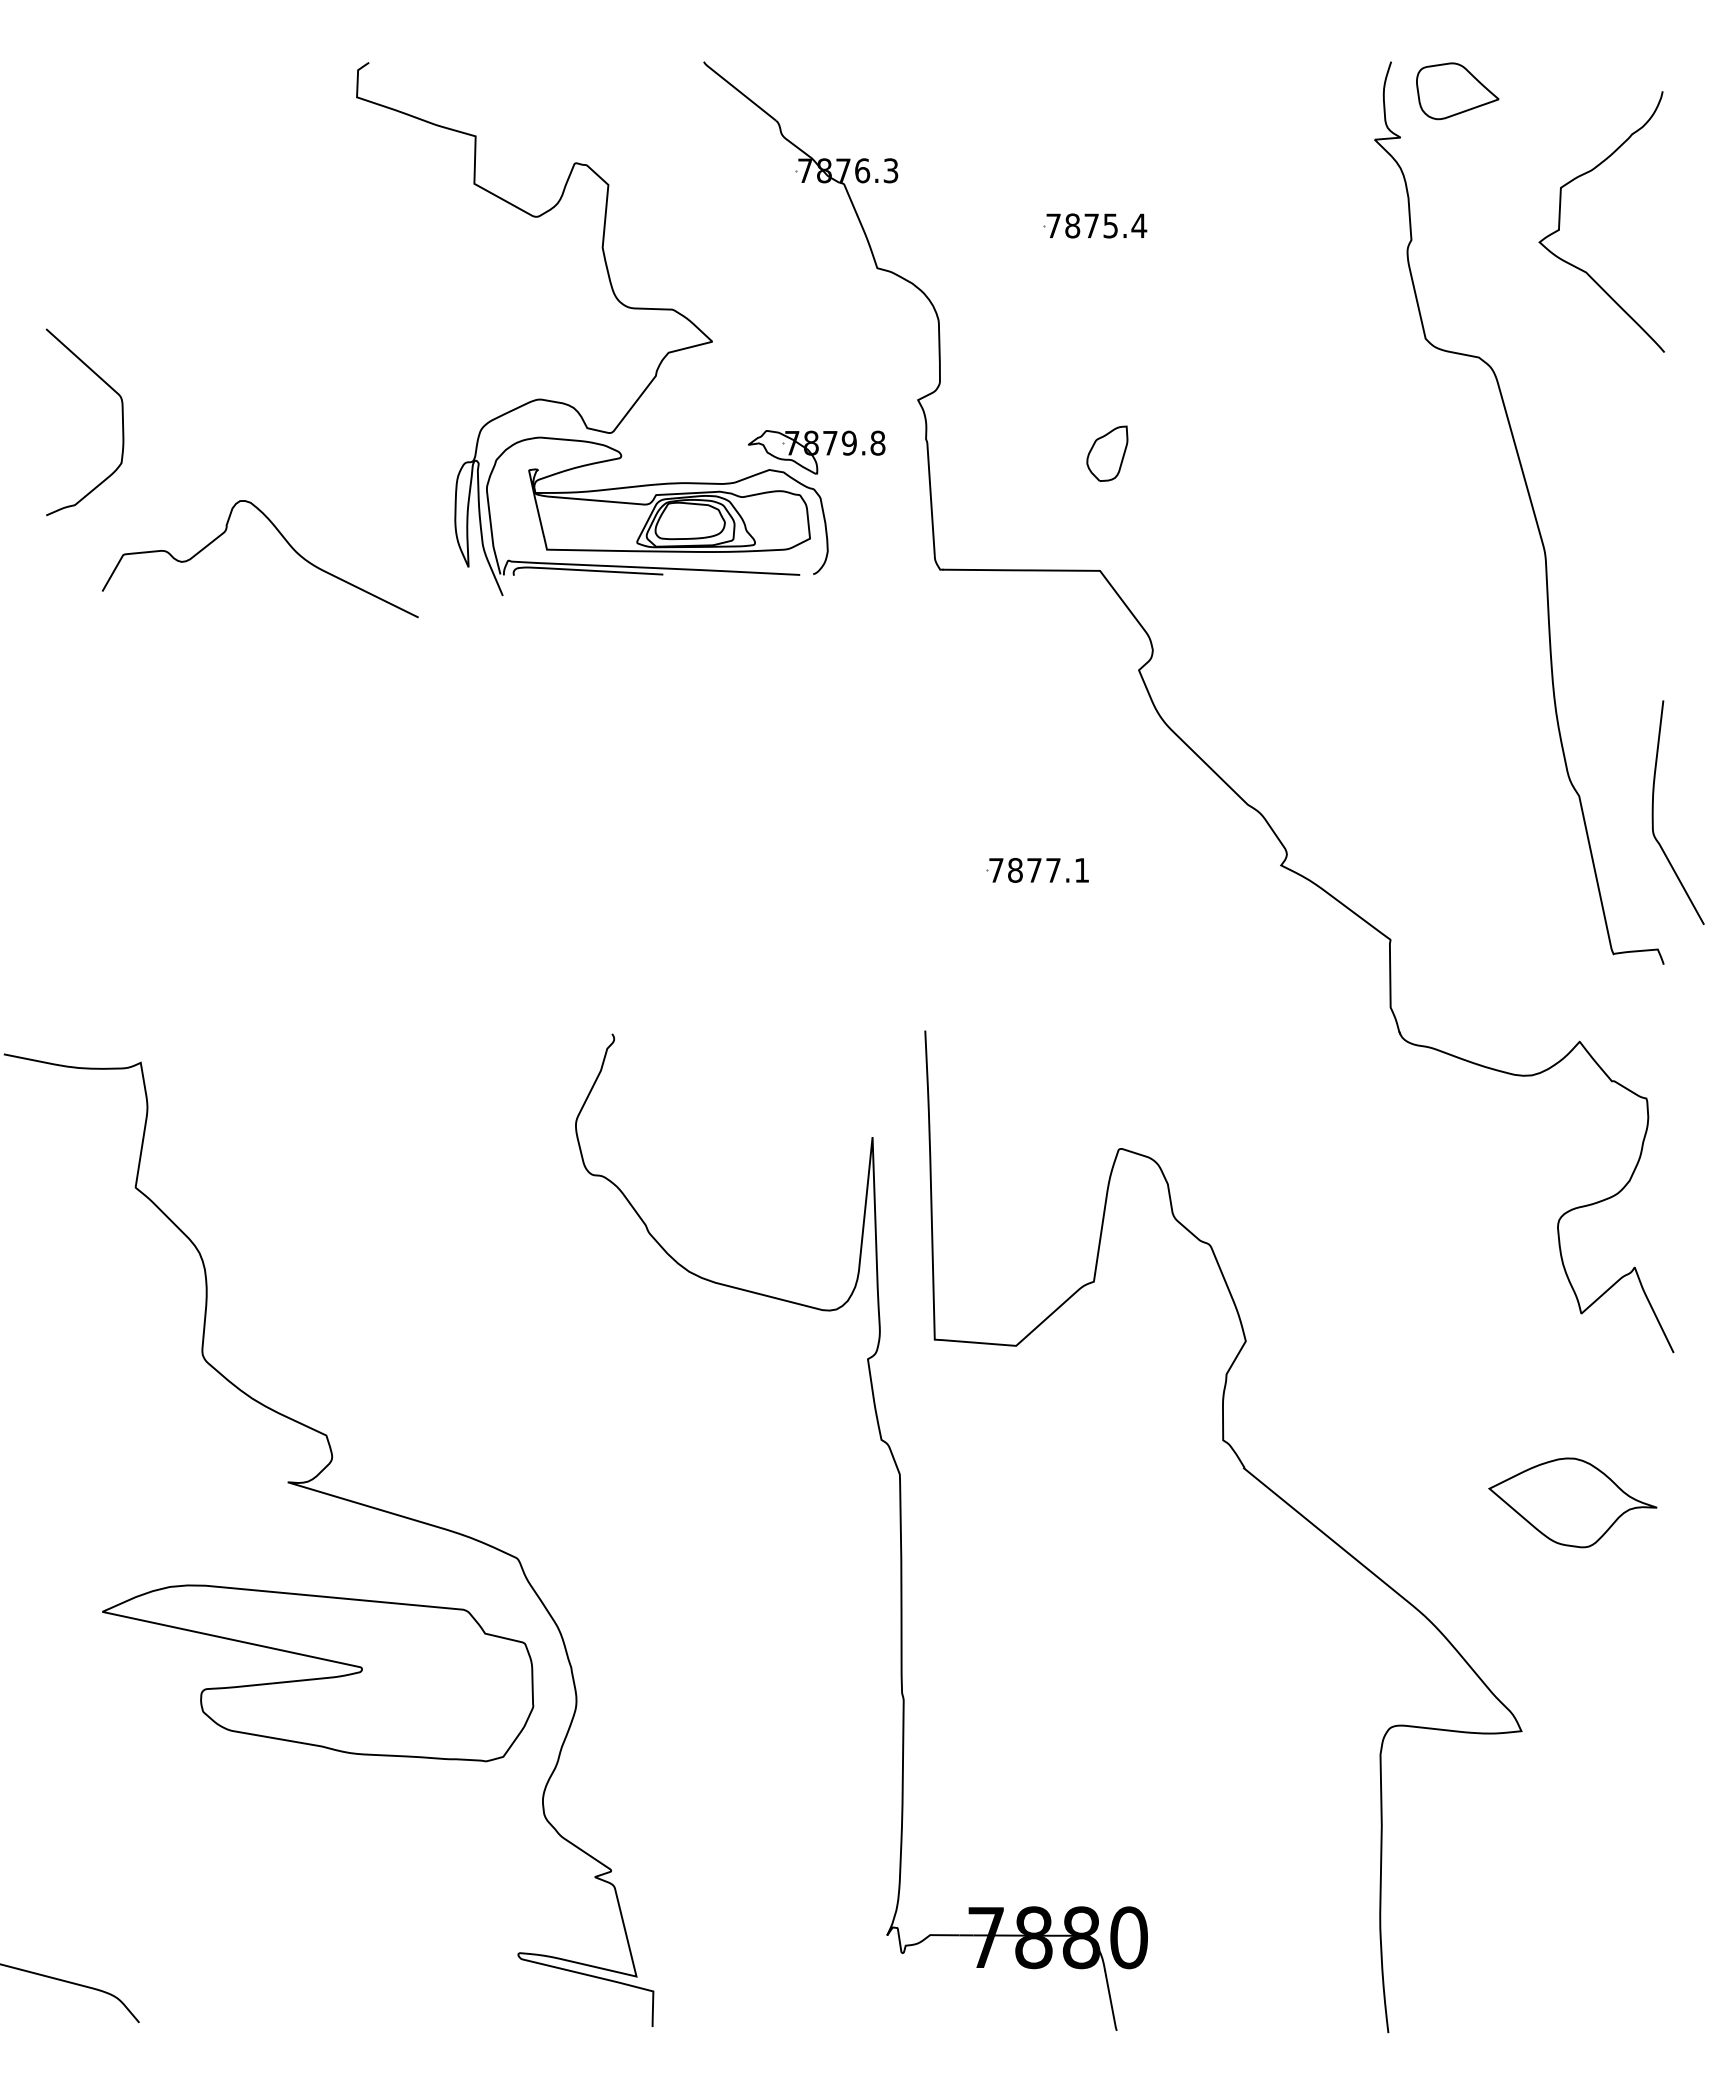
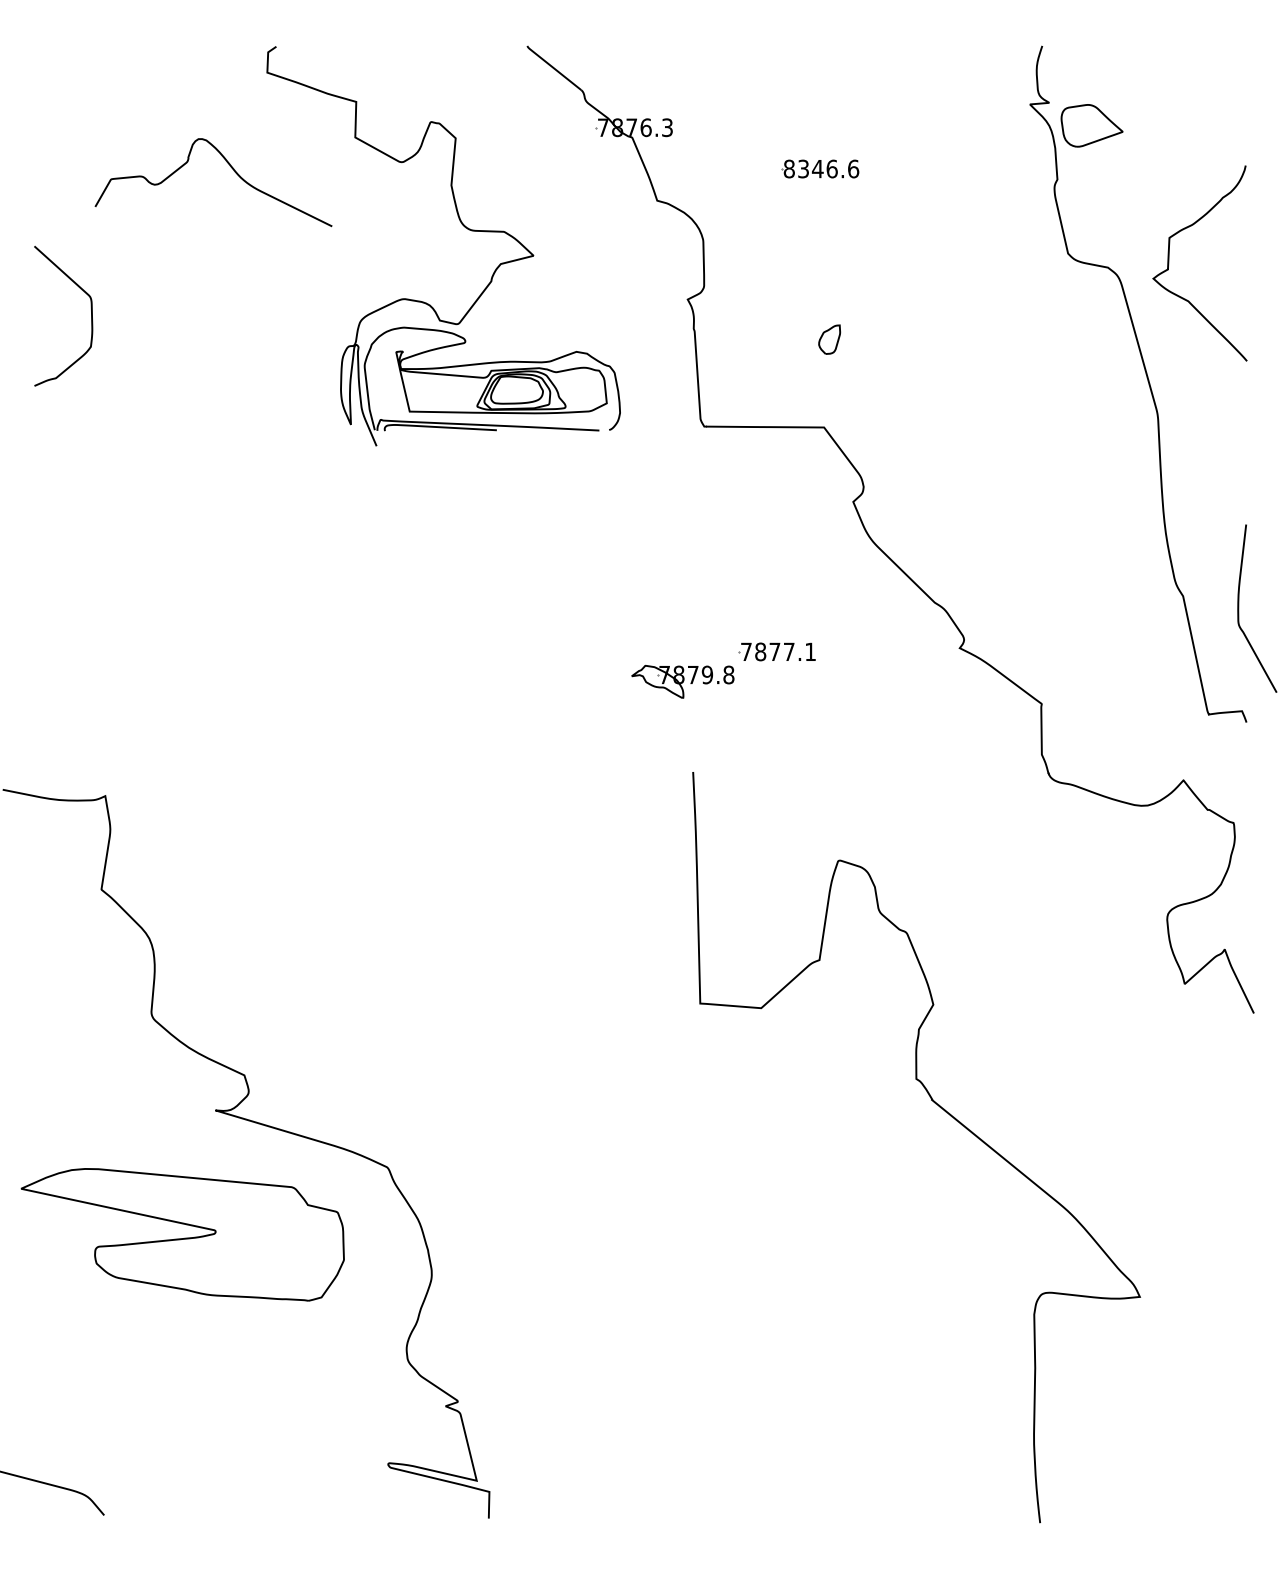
part: (1457, 91) -> (1091, 125), moved
curve: (1560, 221) -> (1169, 263), moved
text: (1096, 225) -> (821, 168), 7875.4 -> 8346.6
part: (816, 452) -> (682, 681), moved
part: (1107, 453) -> (829, 339), size x0.7
curve: (285, 541) -> (232, 169), moved
part: (1572, 1502) -> (1178, 1125), removed
part: (899, 1528) -> (673, 1145), removed
part: (318, 1673) -> (183, 1234), moved

